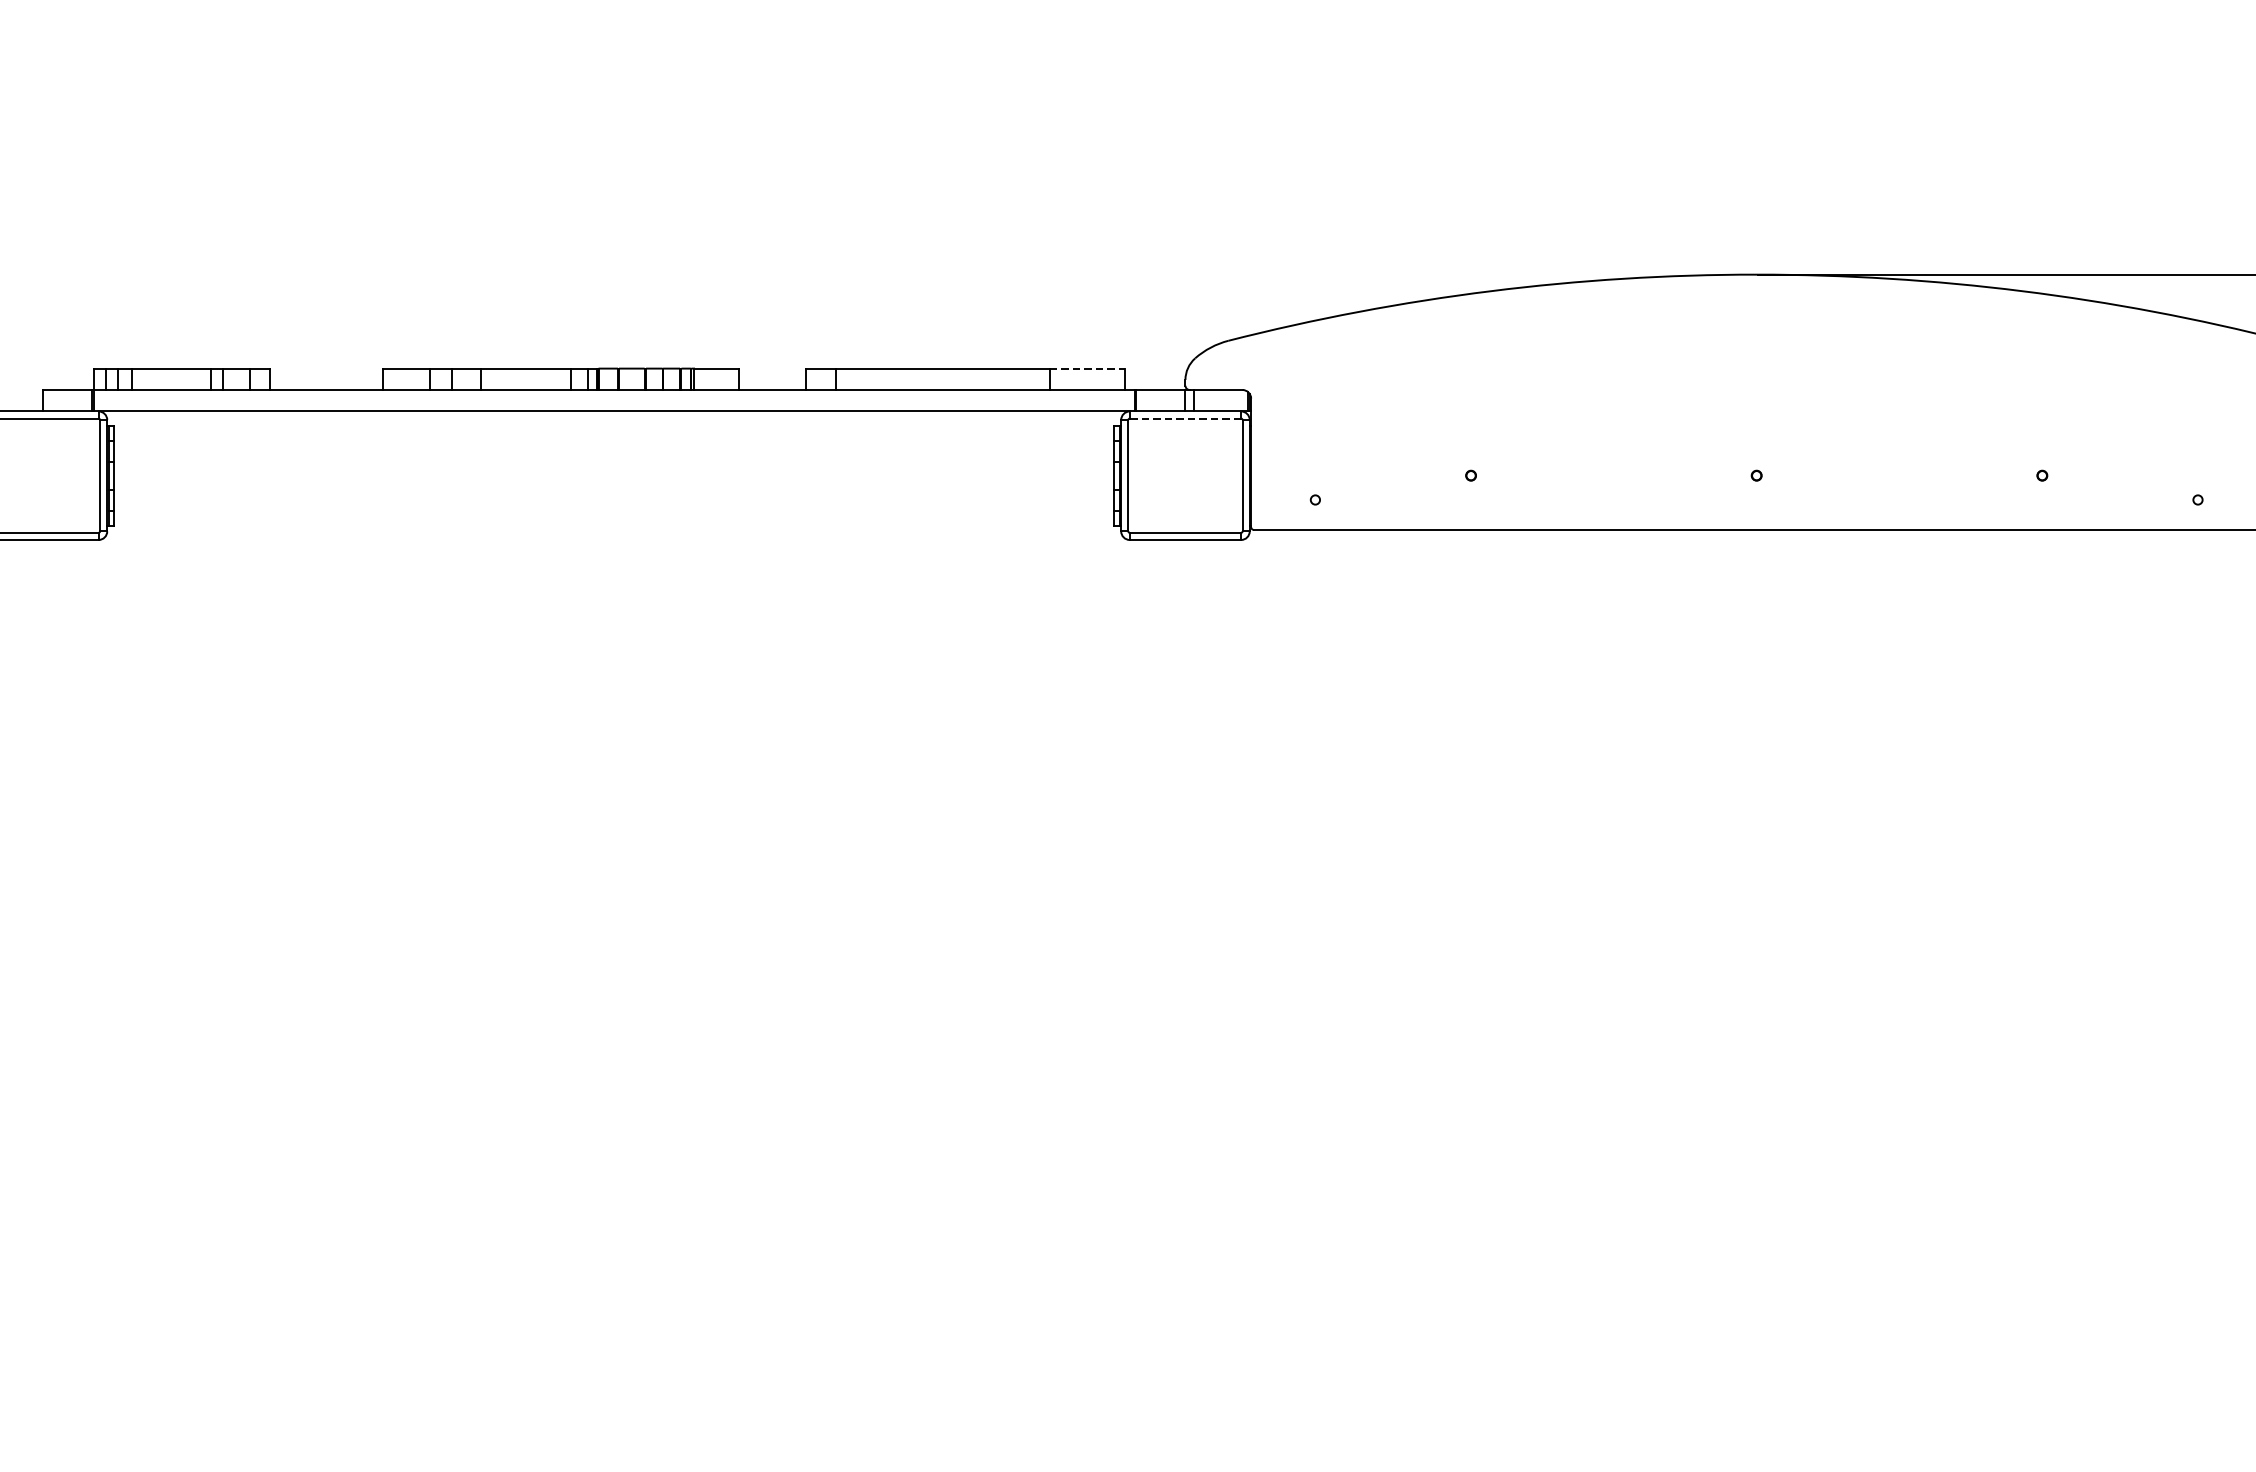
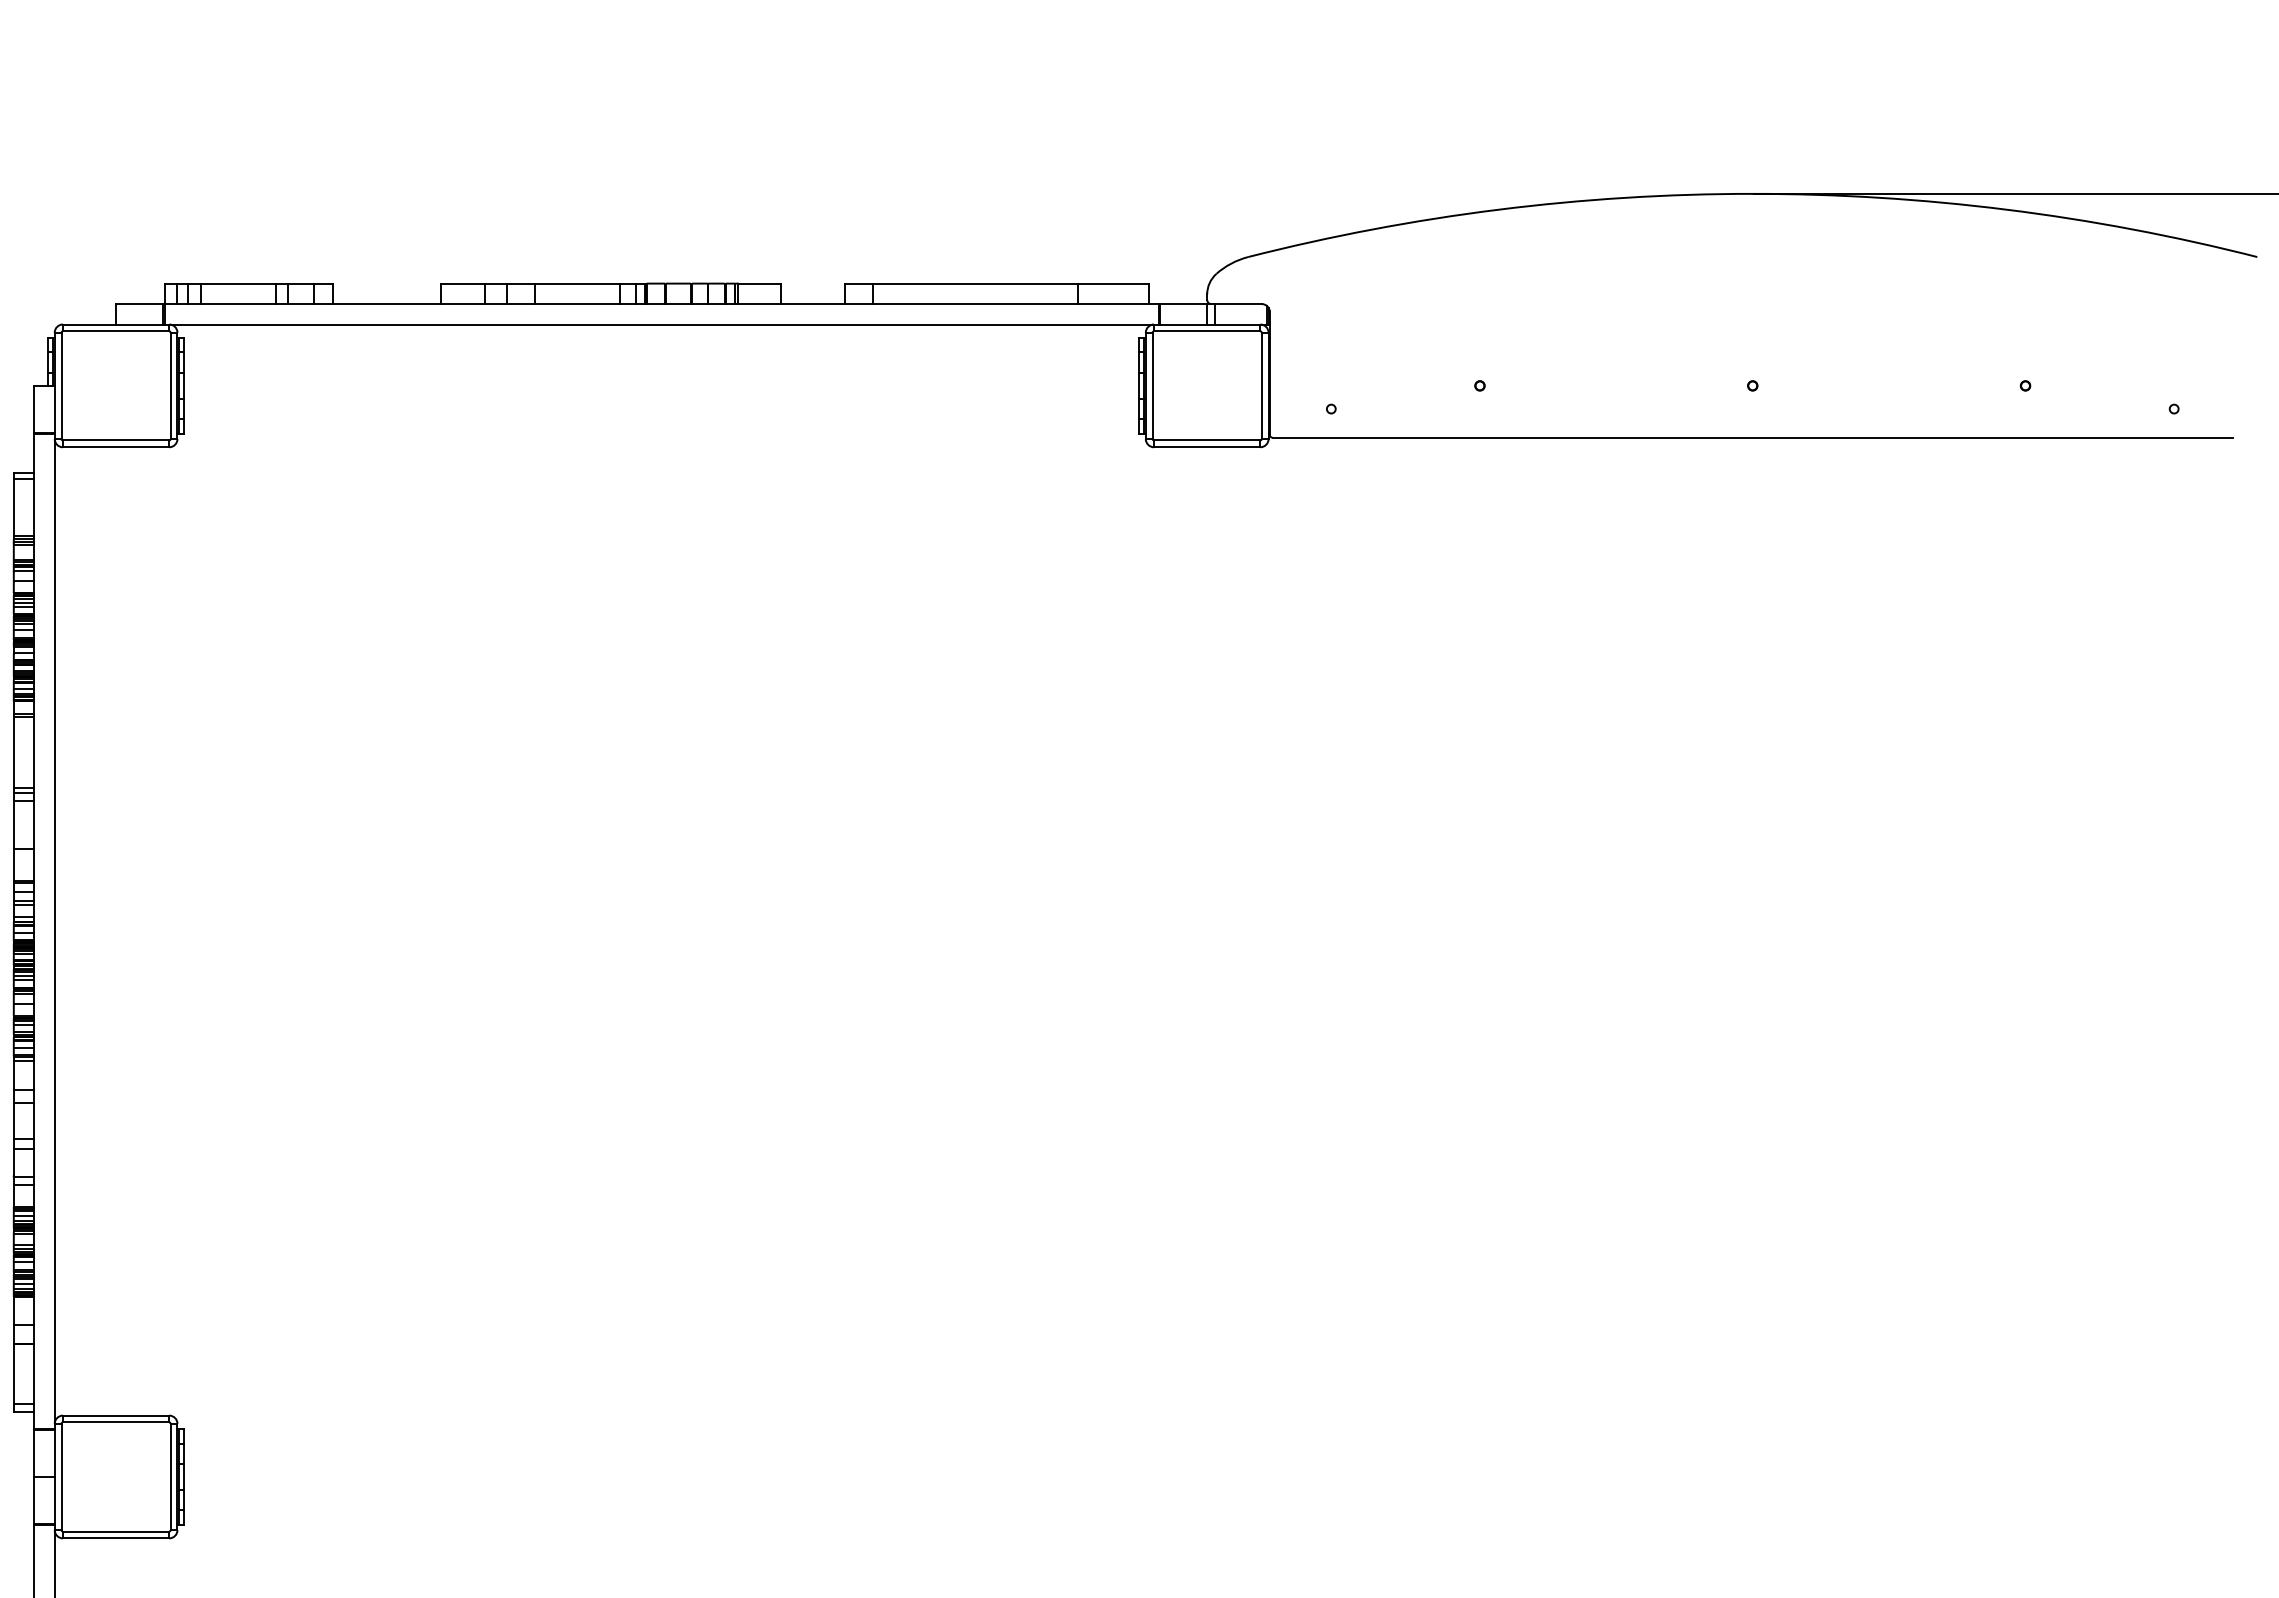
line: (1087, 368) -> (1113, 283), dashed -> solid
line: (1184, 418) -> (1206, 331), dashed -> solid

